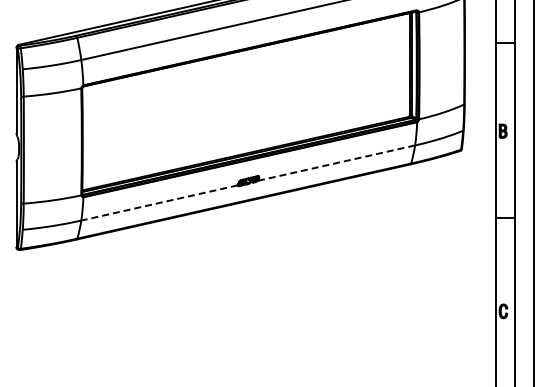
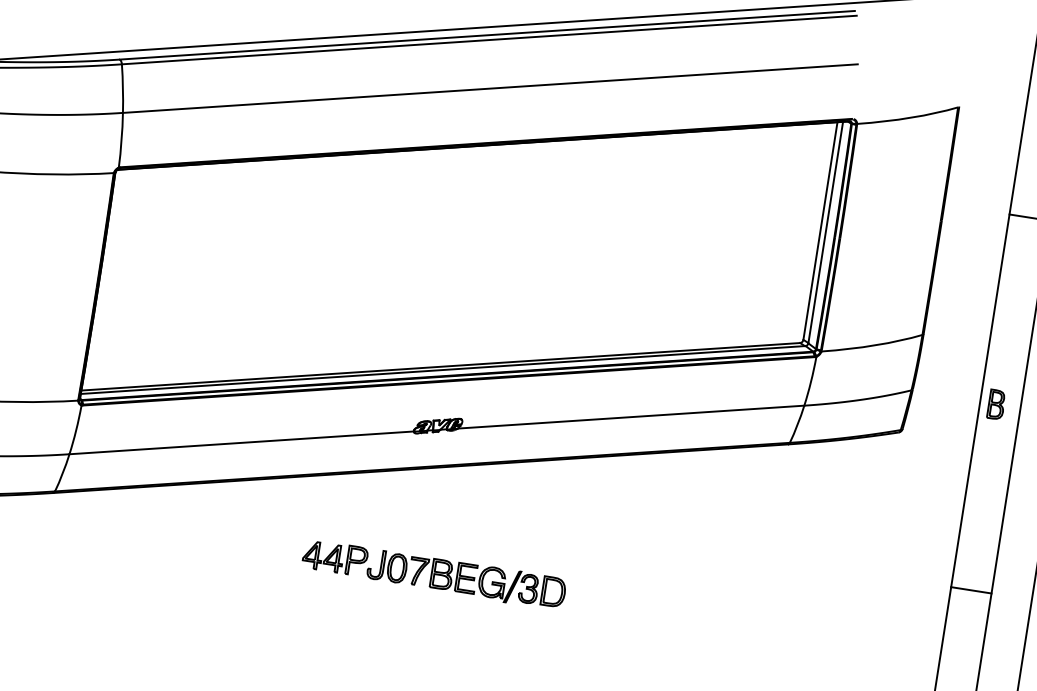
line: (336, 163) -> (631, 417), dashed -> solid
line: (159, 203) -> (241, 443), dashed -> solid
part: (257, 249) -> (434, 574), added

